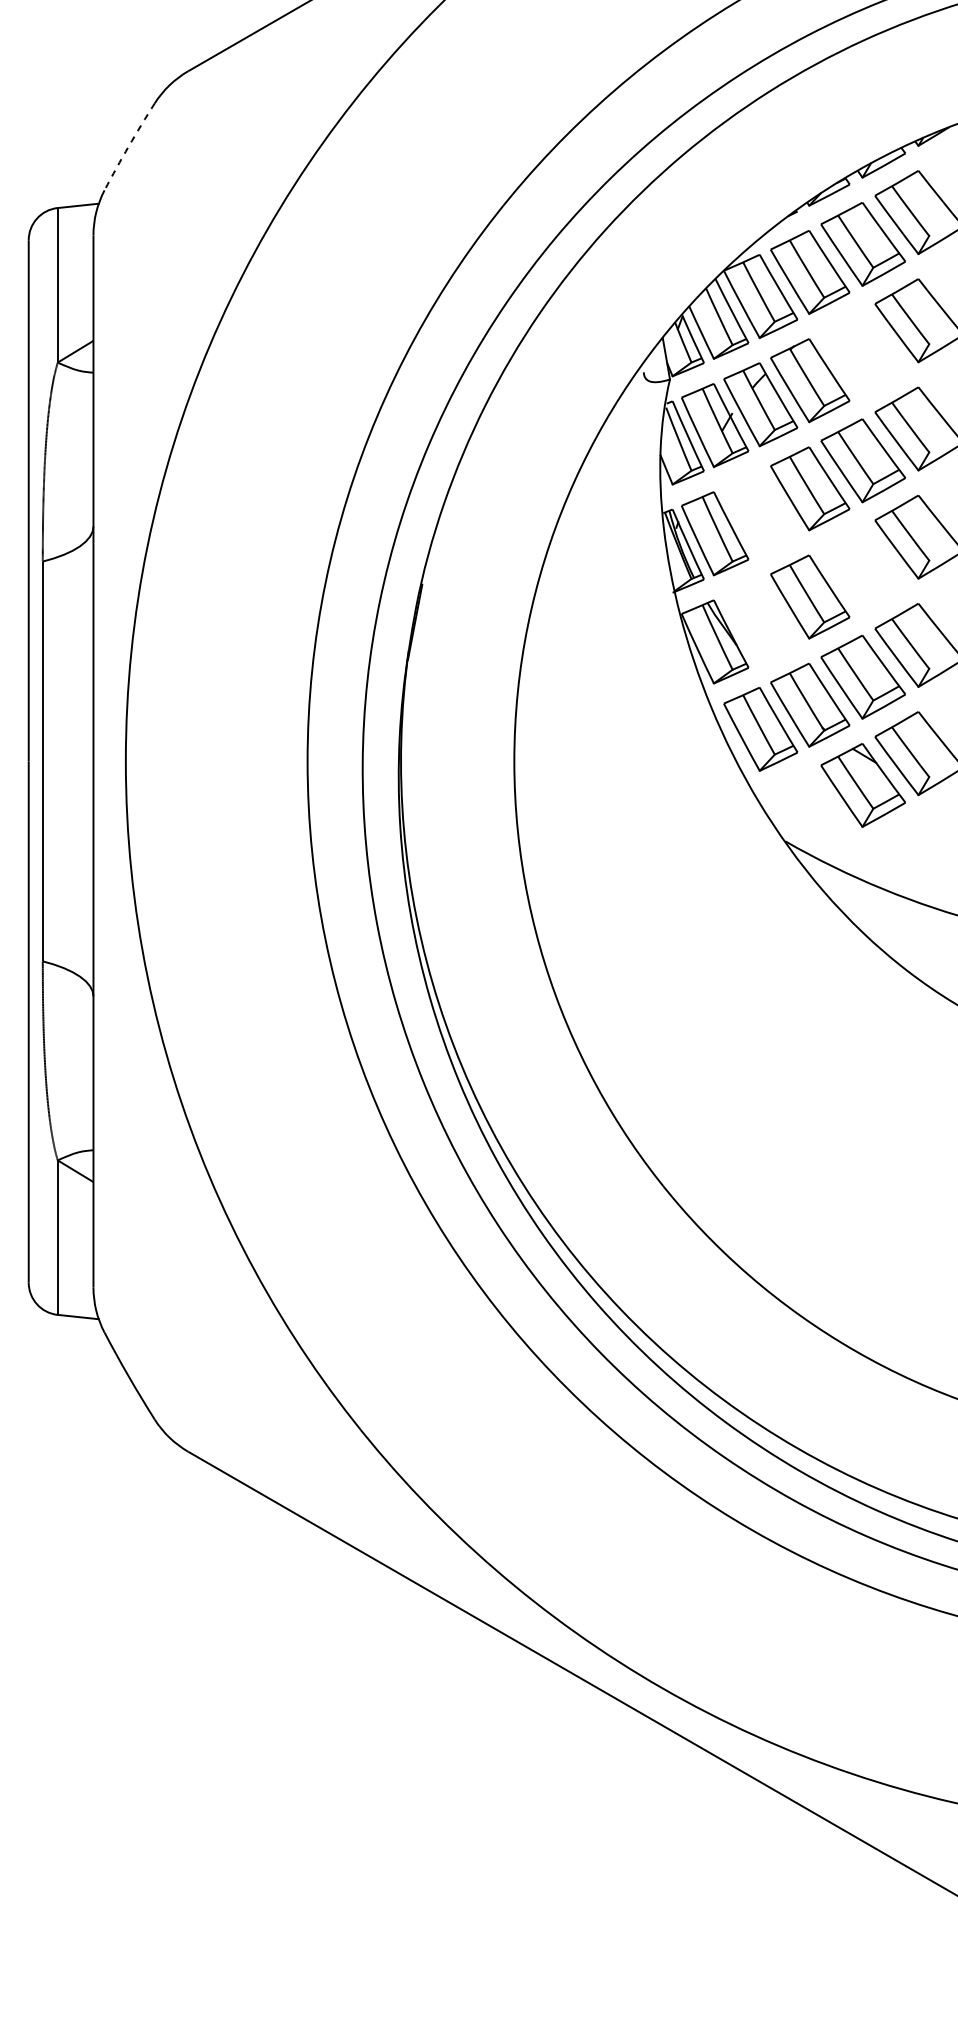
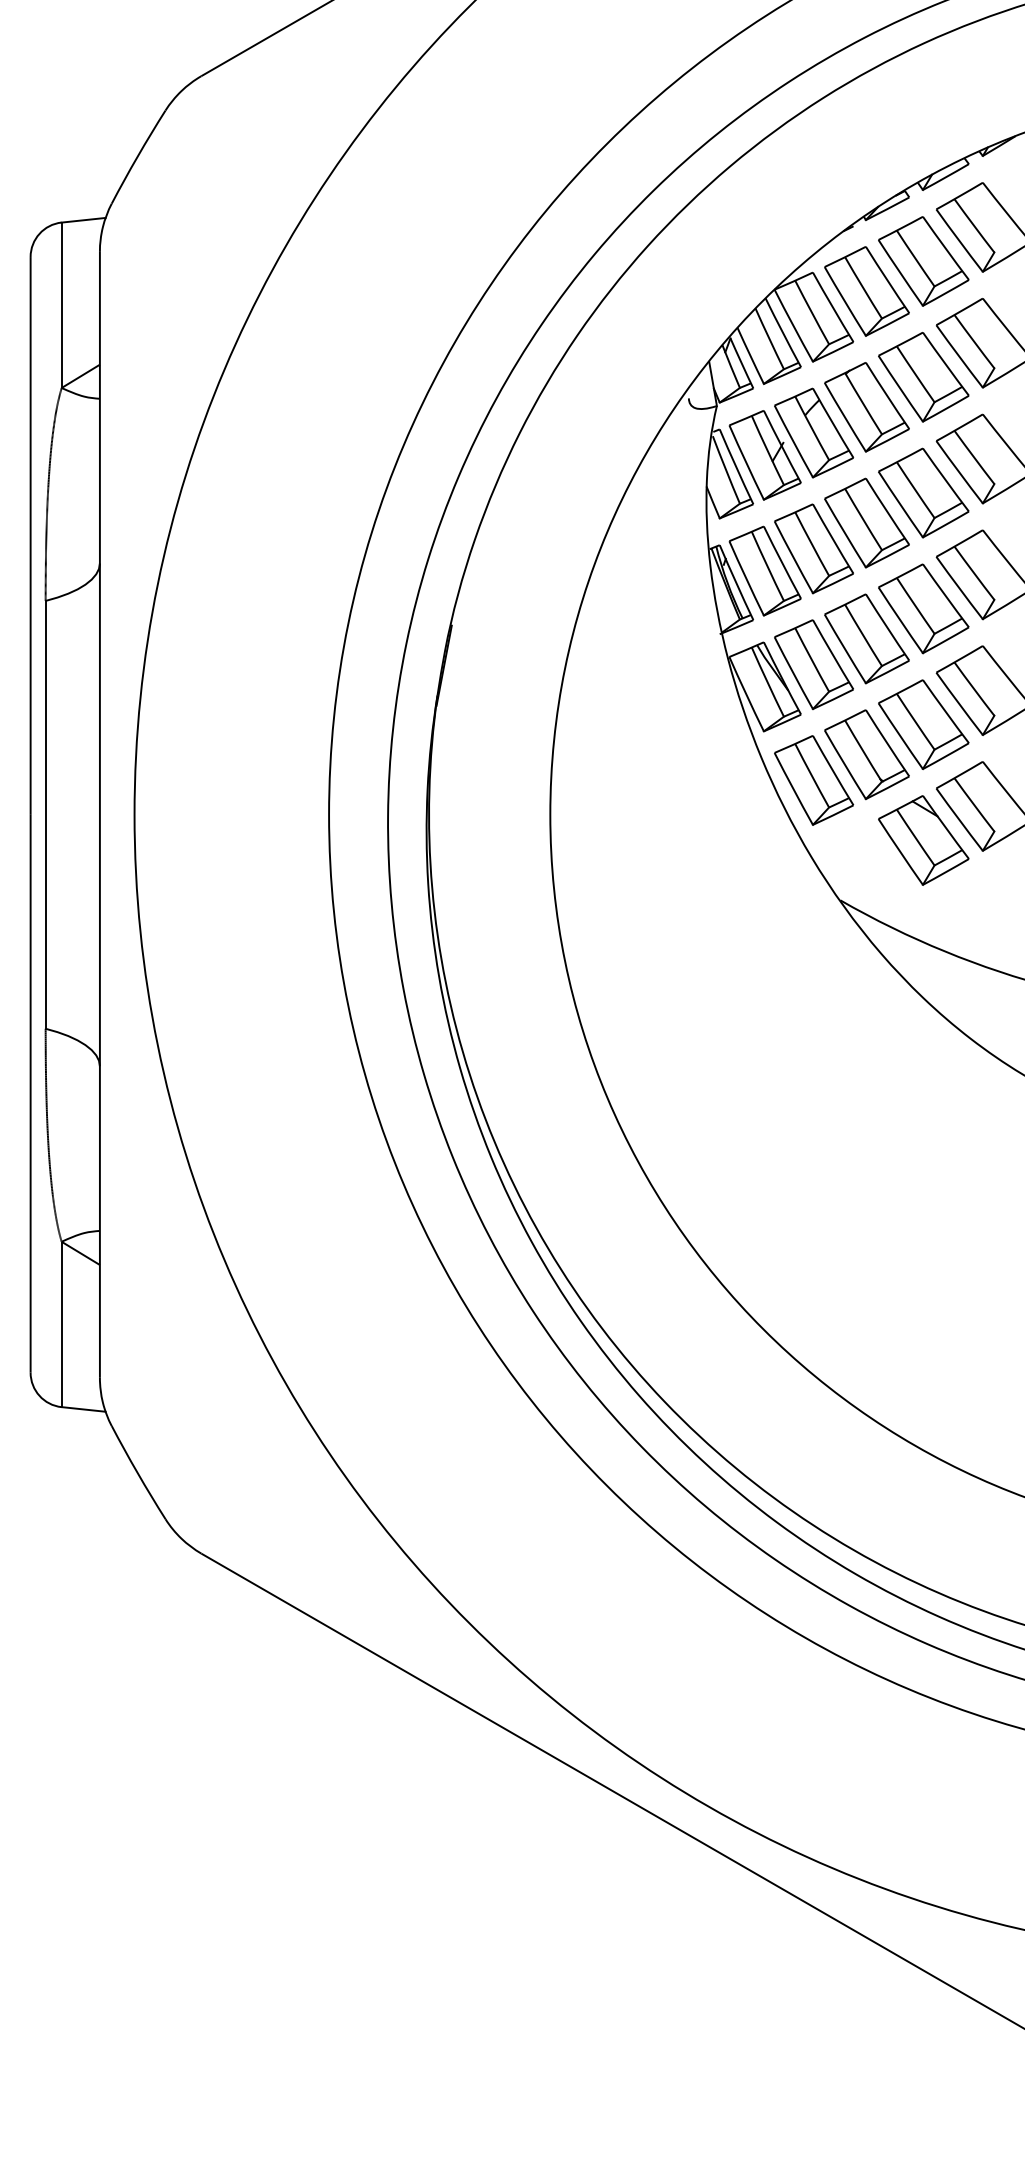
arc: (128, 146) -> (137, 156), dashed -> solid
part: (863, 352) -> (923, 377), added
part: (760, 512) -> (813, 548), added
part: (863, 568) -> (923, 608), added
part: (760, 620) -> (813, 664), added

